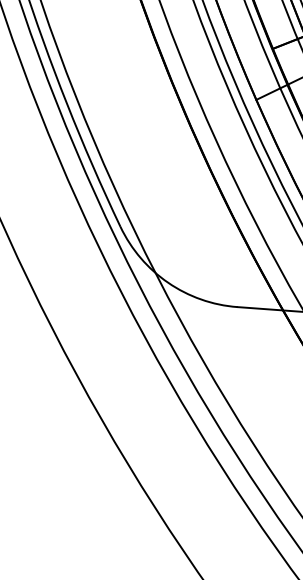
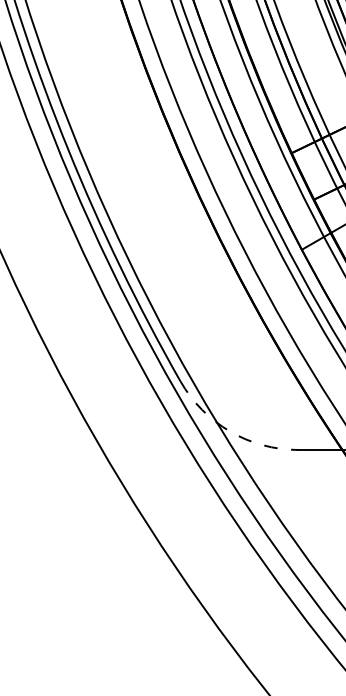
arc: (168, 282) -> (230, 431), solid -> dashed

